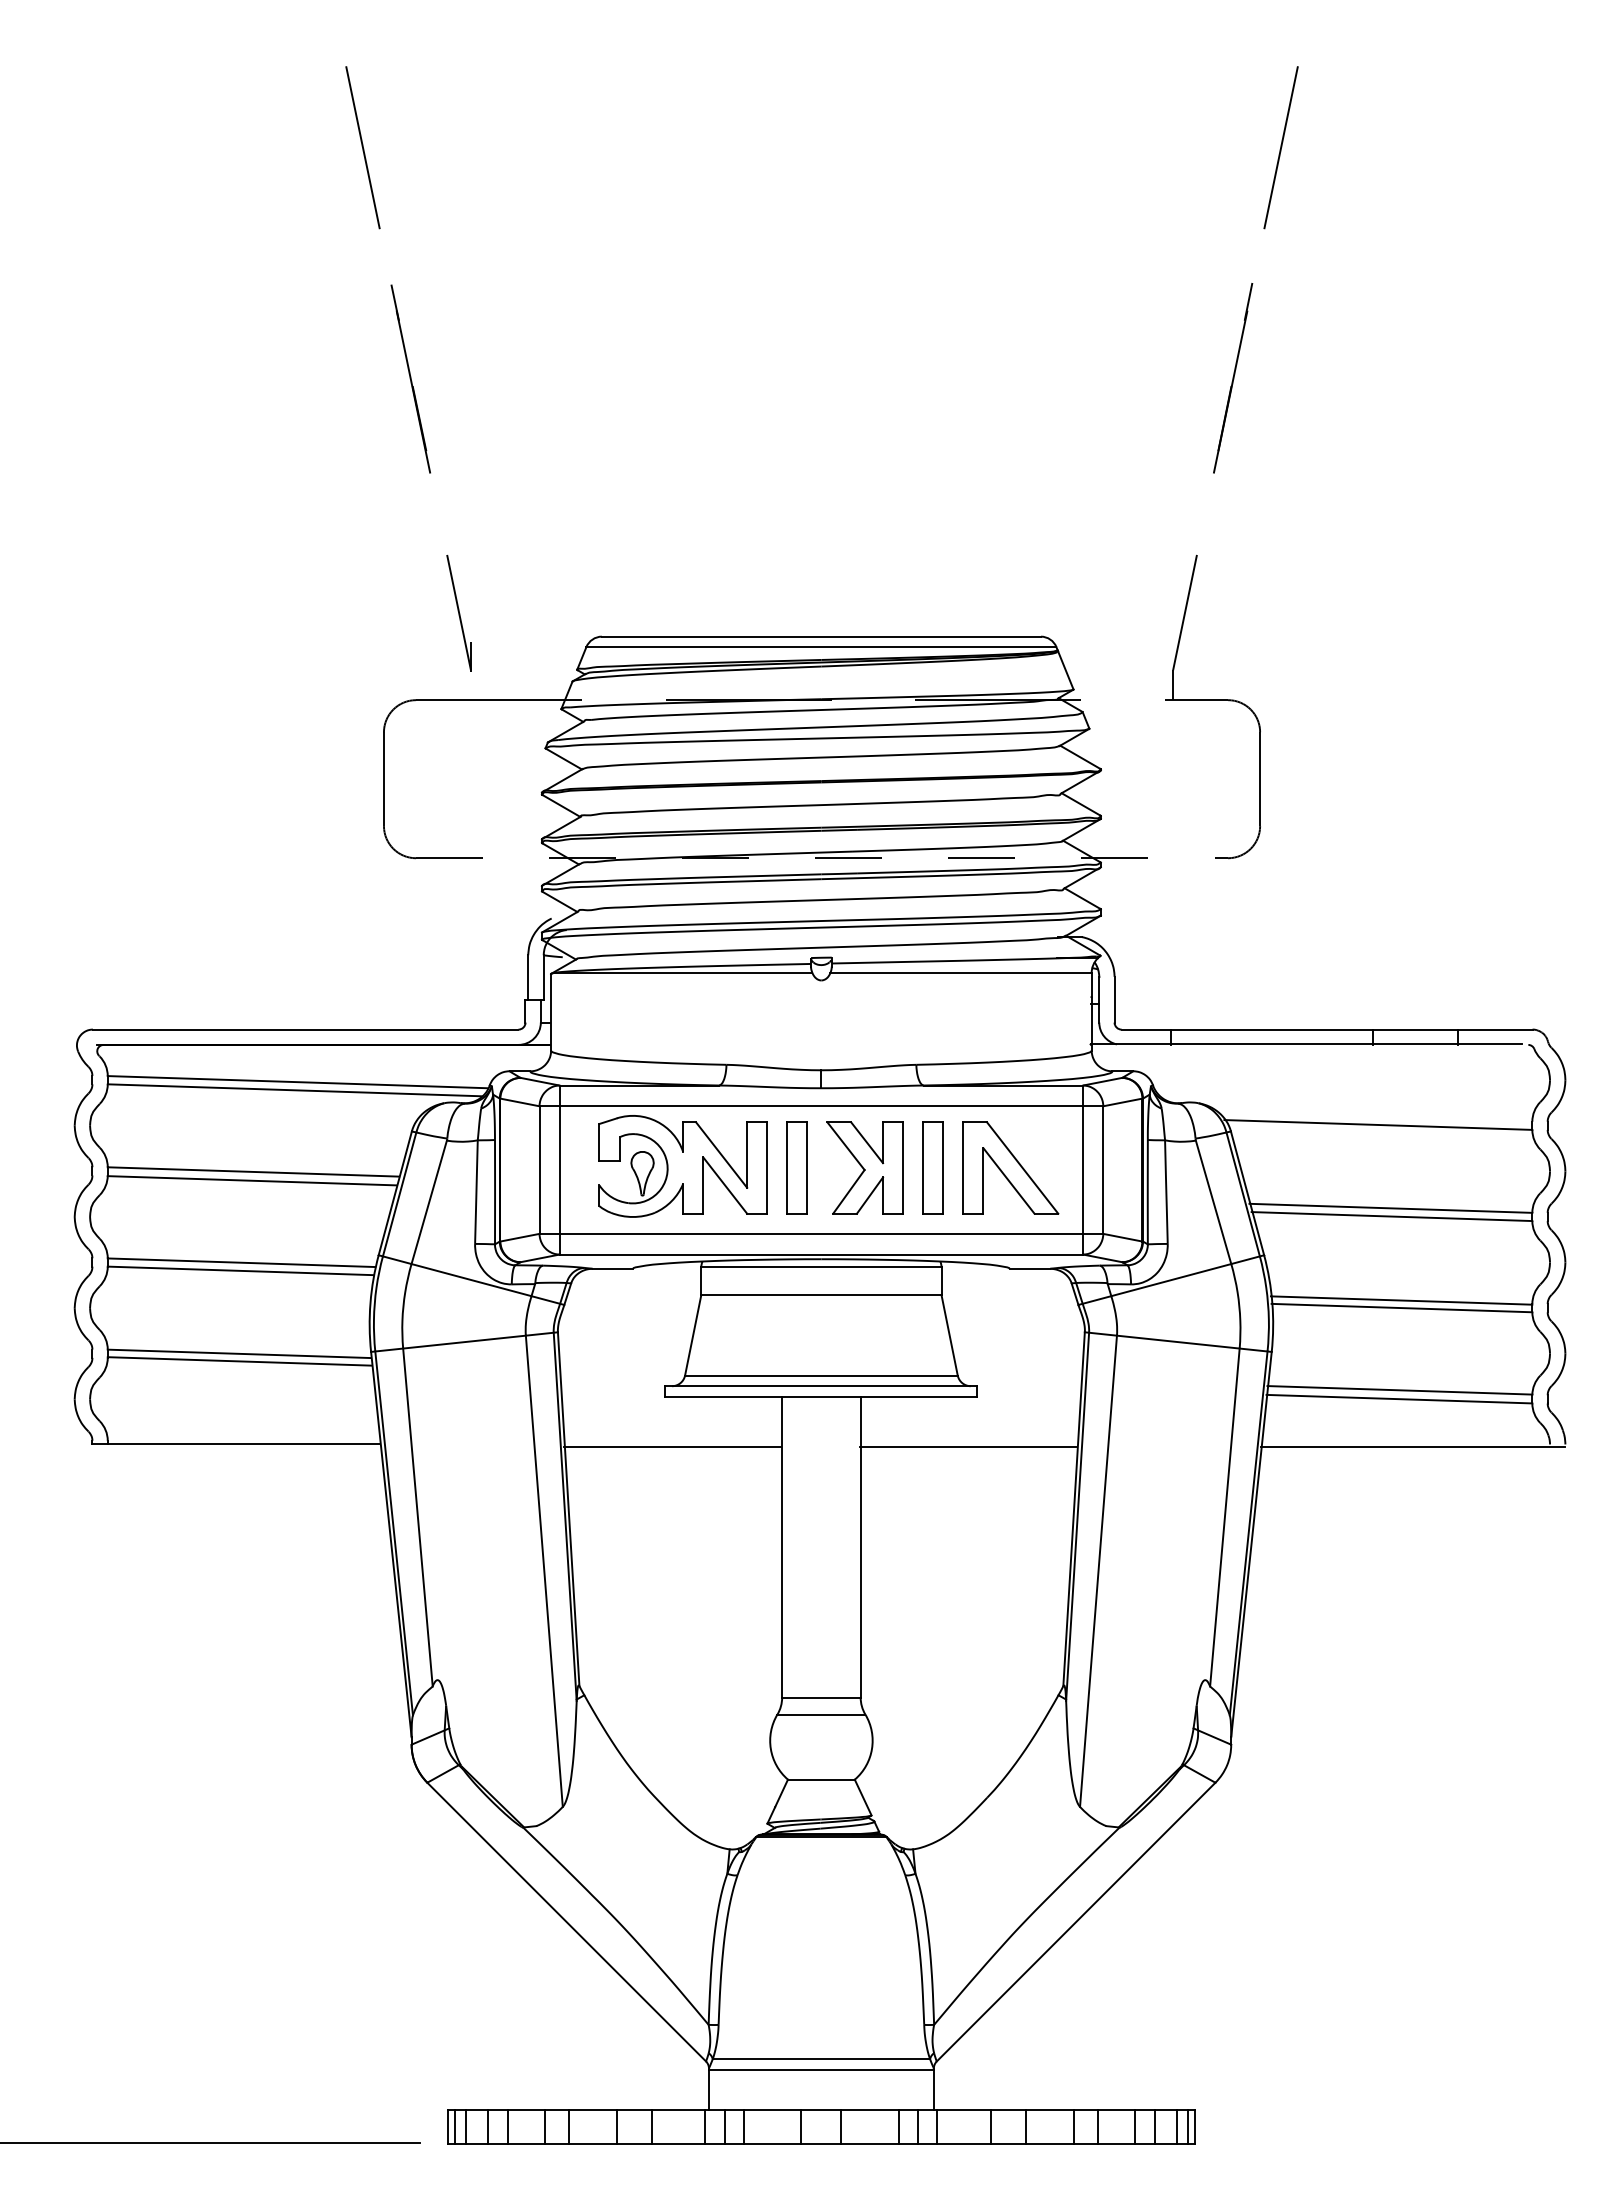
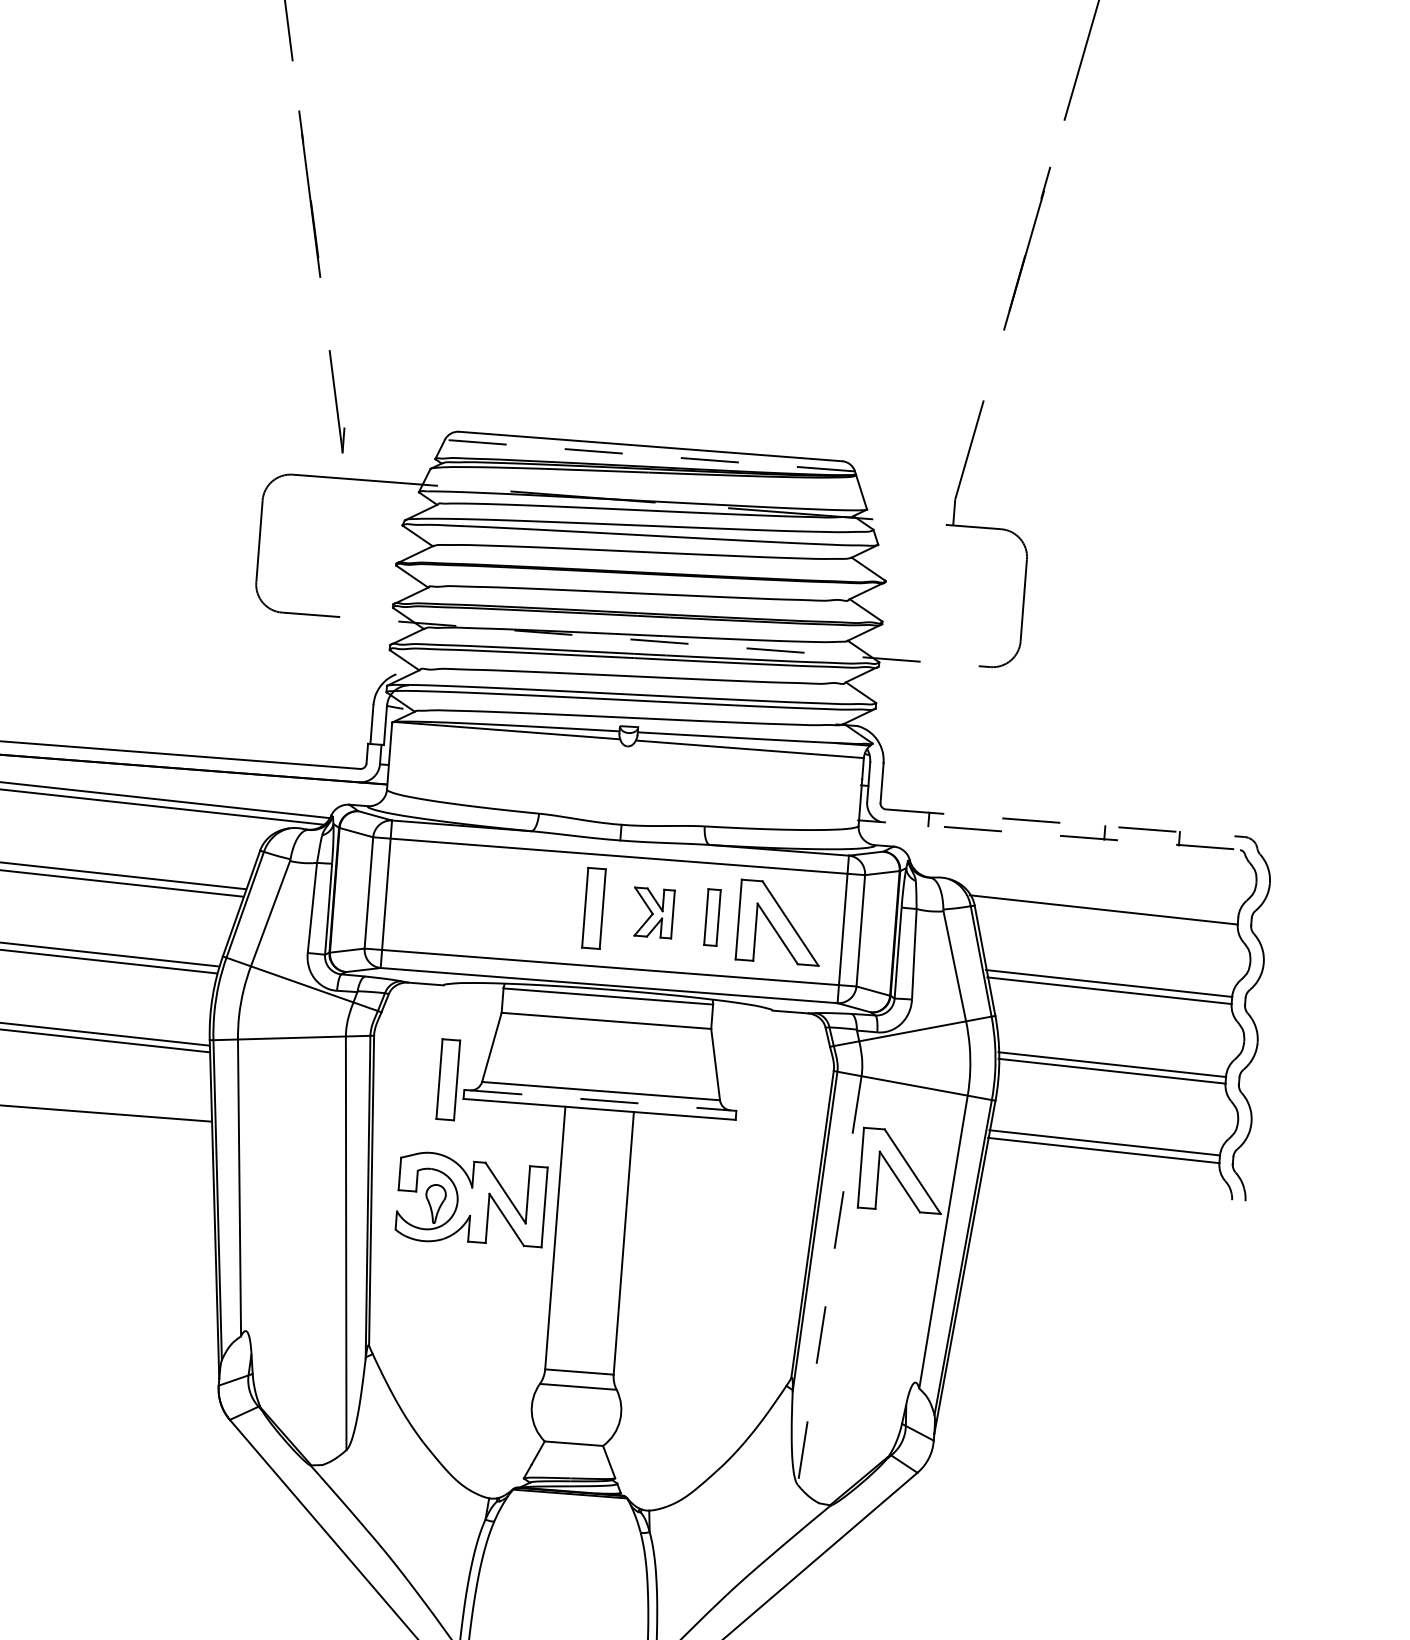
line: (820, 647) -> (649, 455), solid -> dashed
line: (1327, 1029) -> (1065, 823), solid -> dashed
line: (1305, 1044) -> (1045, 834), solid -> dashed
part: (682, 1166) -> (470, 1200), moved
part: (864, 1167) -> (652, 912), size x0.6
part: (932, 1167) -> (711, 917), size x0.7
part: (645, 1375) -> (447, 1079), added
line: (821, 1386) -> (600, 1100), solid -> dashed
part: (1171, 1439) -> (902, 1170), added
line: (672, 1447) -> (466, 1143), removed
line: (968, 1447) -> (724, 1163), removed
line: (1412, 1447) -> (1111, 1193), removed
line: (1098, 1571) -> (829, 1280), solid -> dashed

